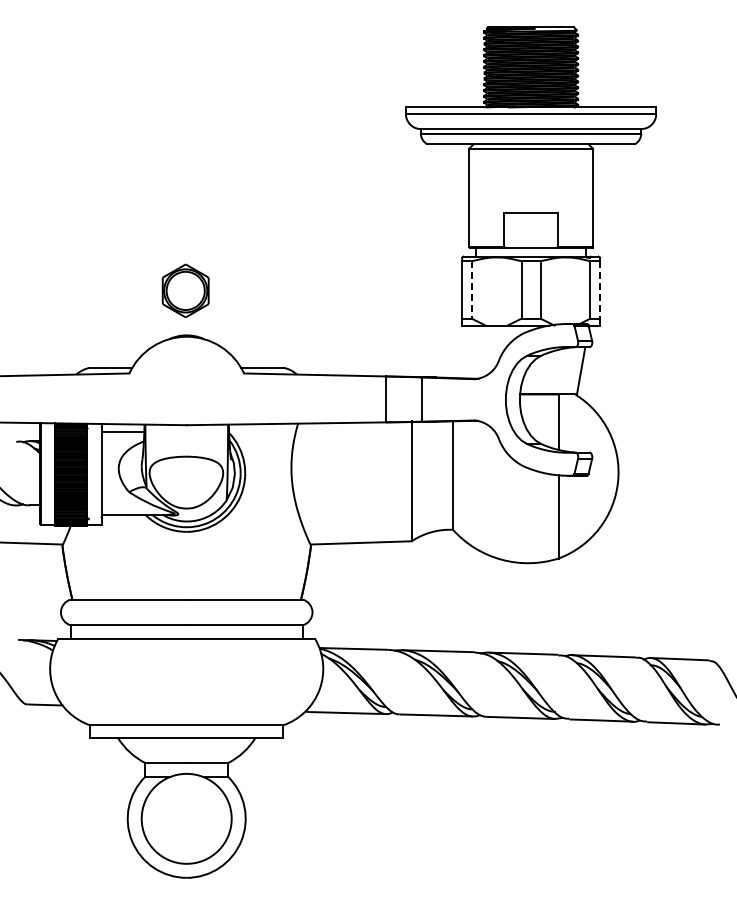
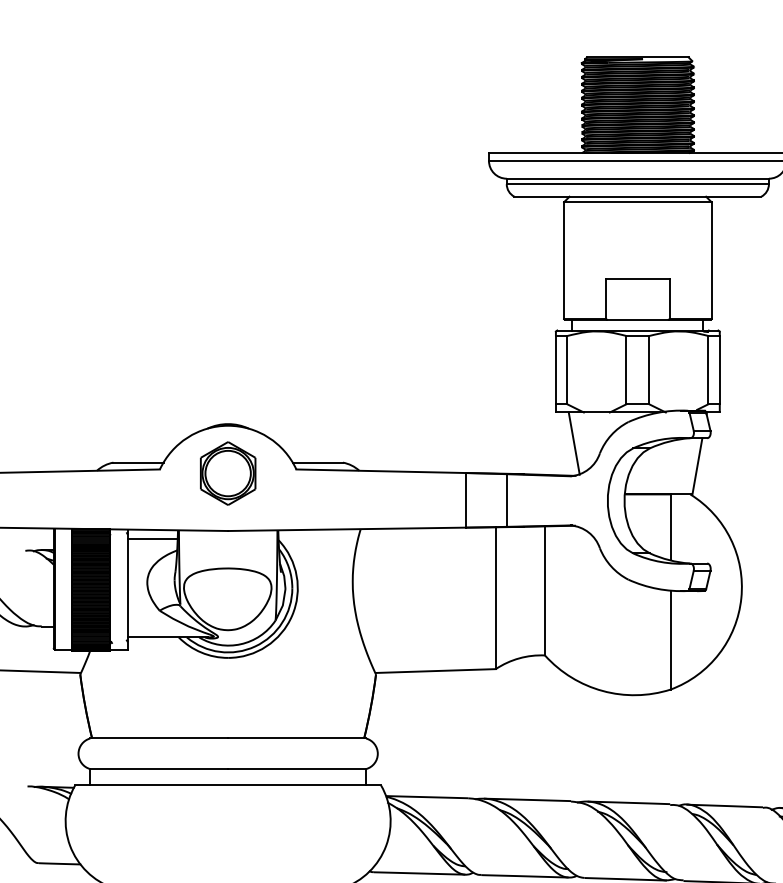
part: (185, 290) -> (227, 473), moved
line: (471, 290) -> (566, 370), dashed -> solid
line: (599, 290) -> (719, 370), dashed -> solid
line: (477, 351) -> (574, 443), added

